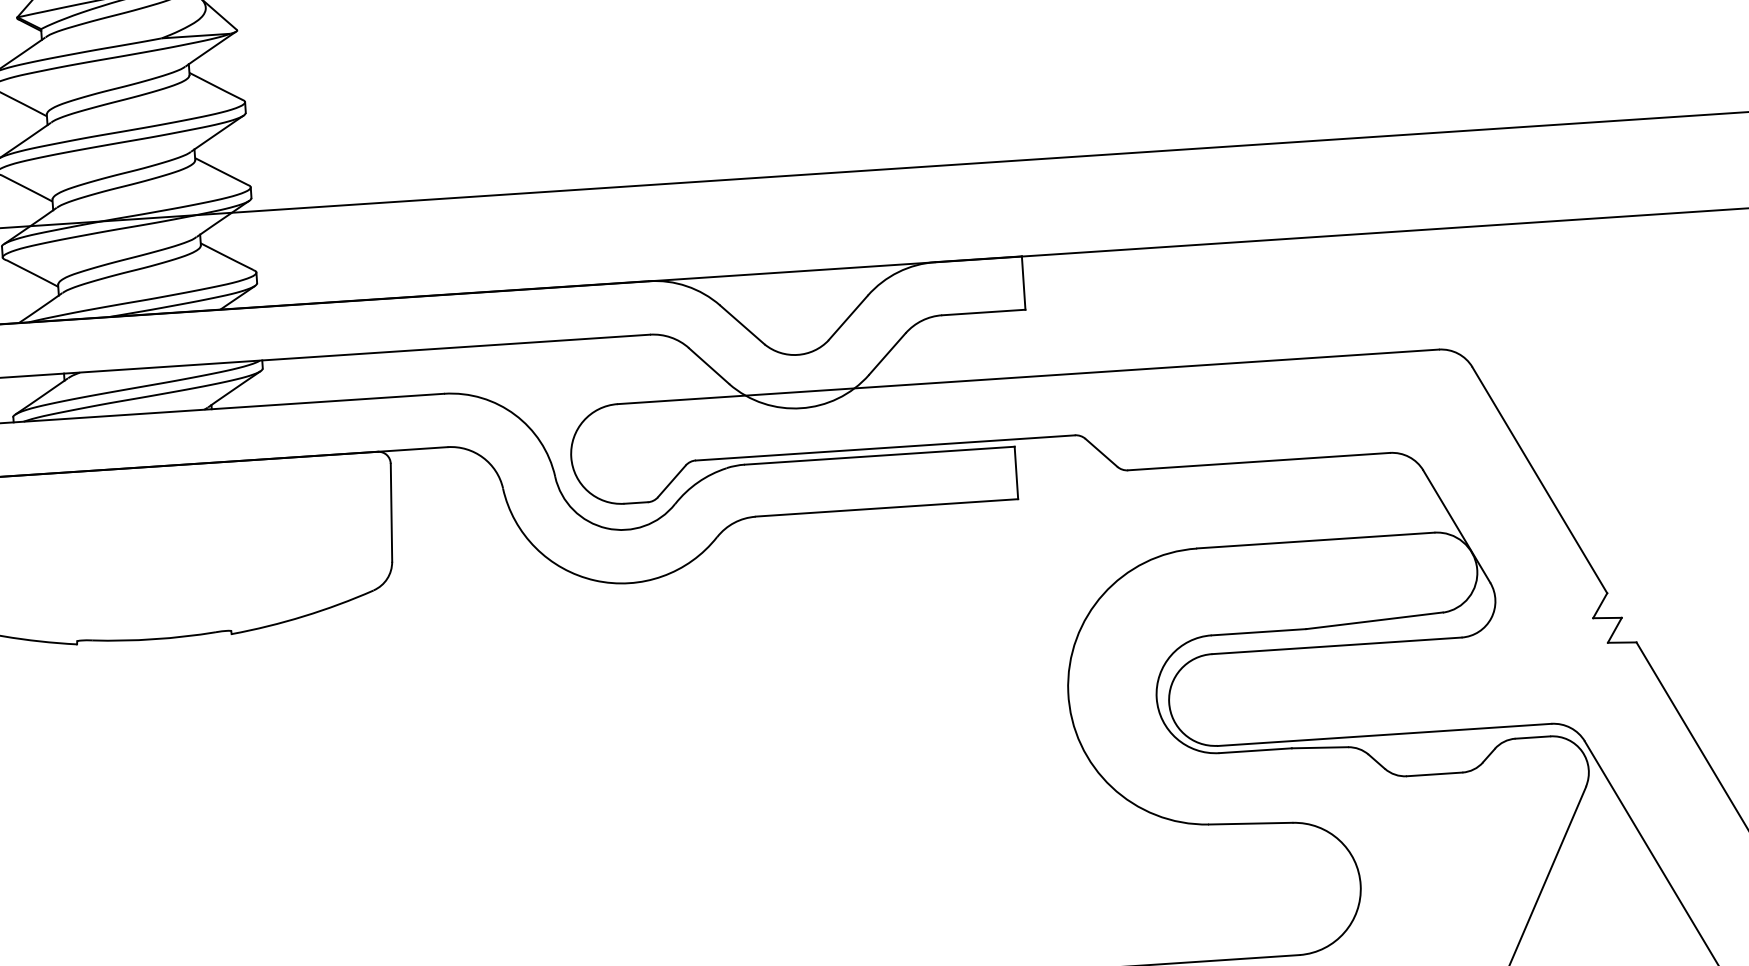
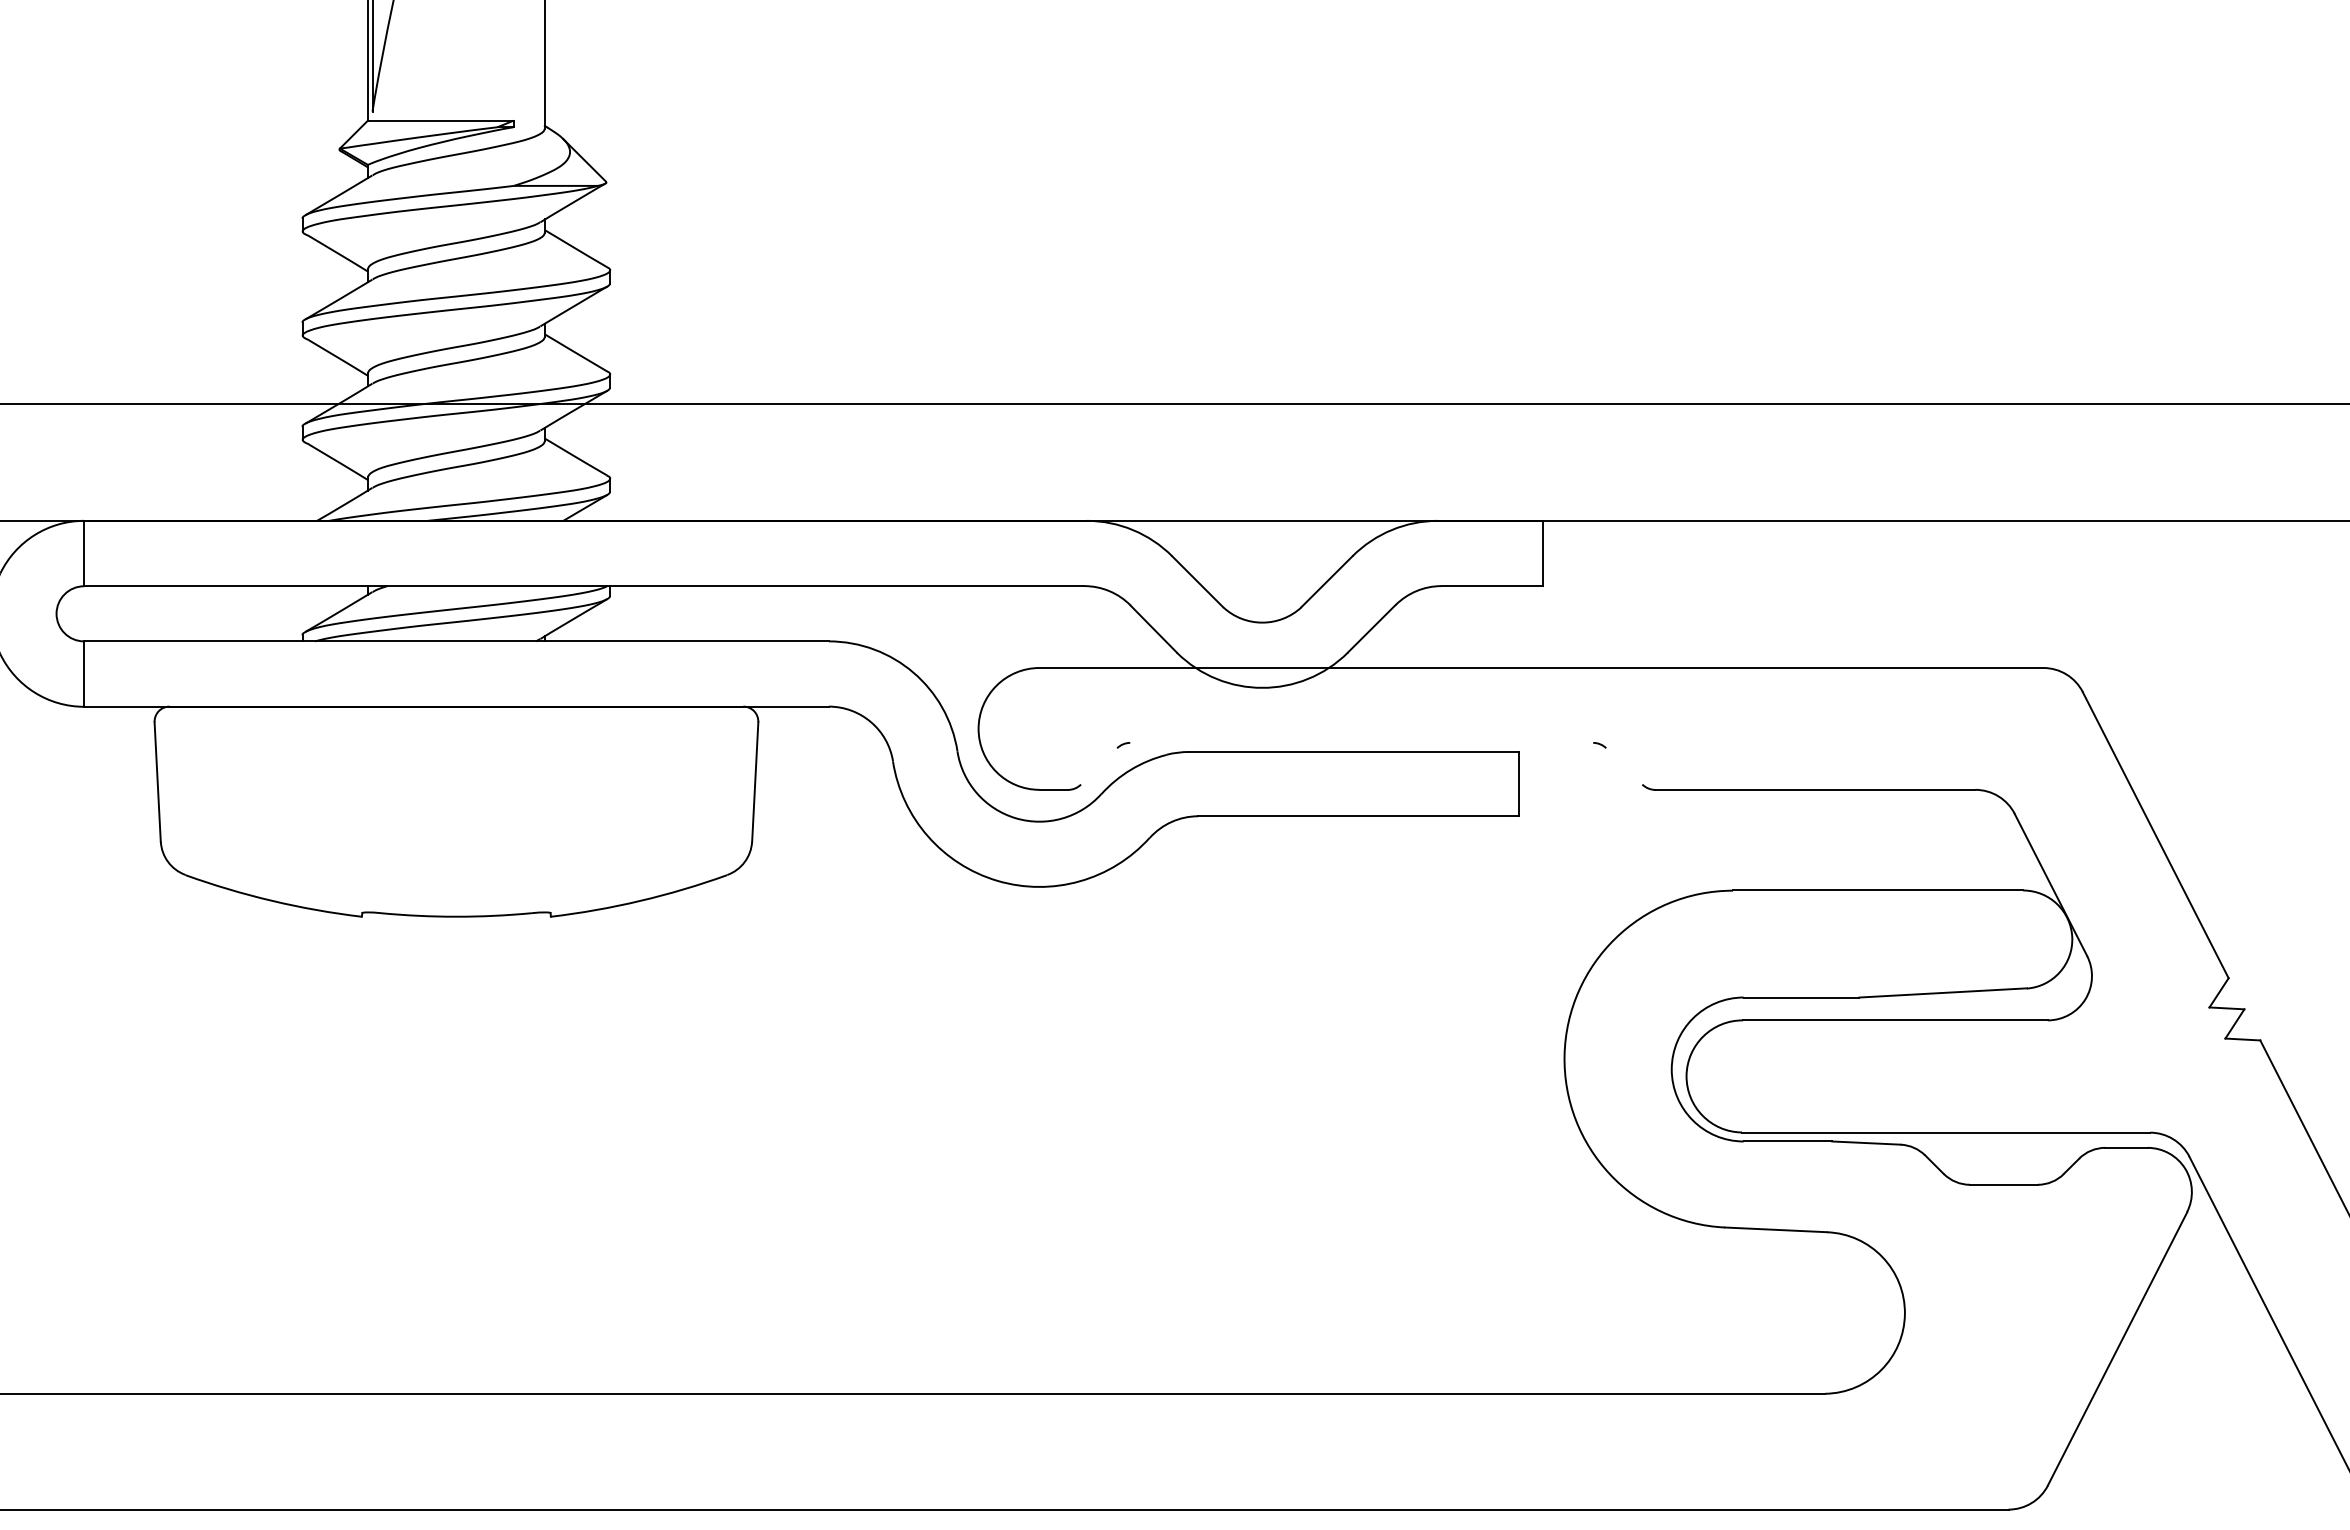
line: (885, 447) -> (1361, 742), removed
line: (1101, 452) -> (1624, 766), removed
line: (672, 481) -> (1099, 766), removed

